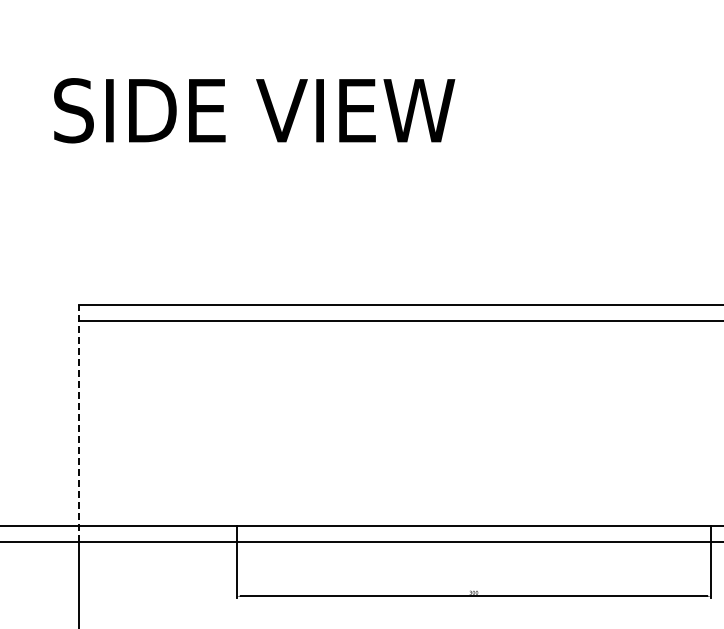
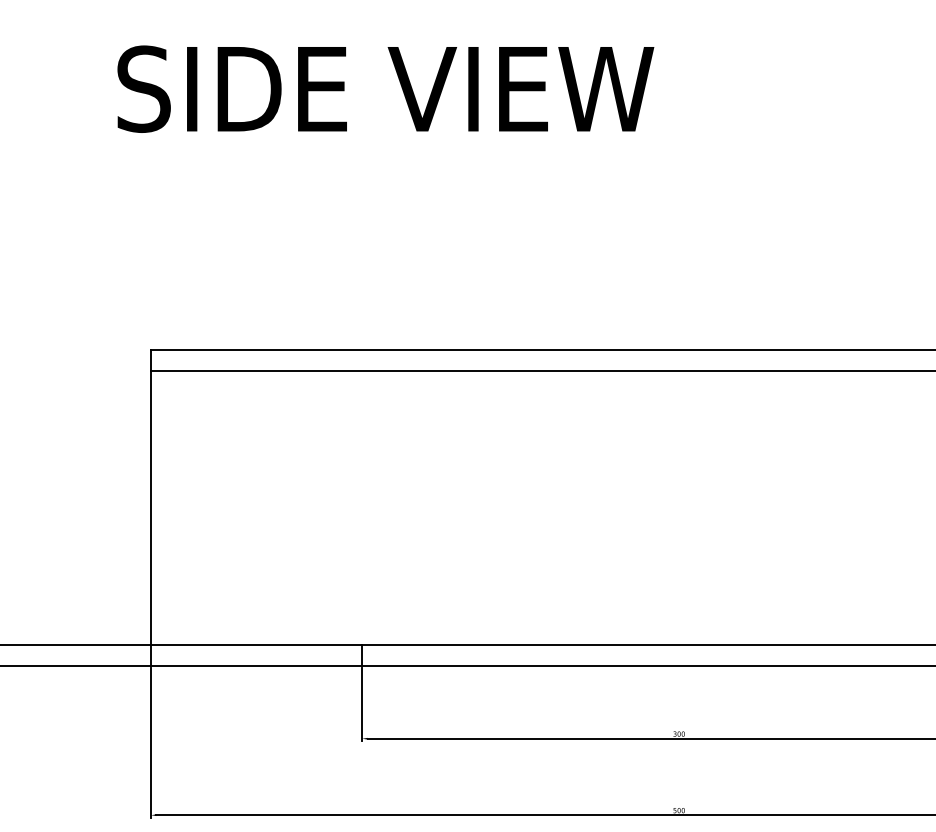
line: (79, 423) -> (151, 507), dashed -> solid

